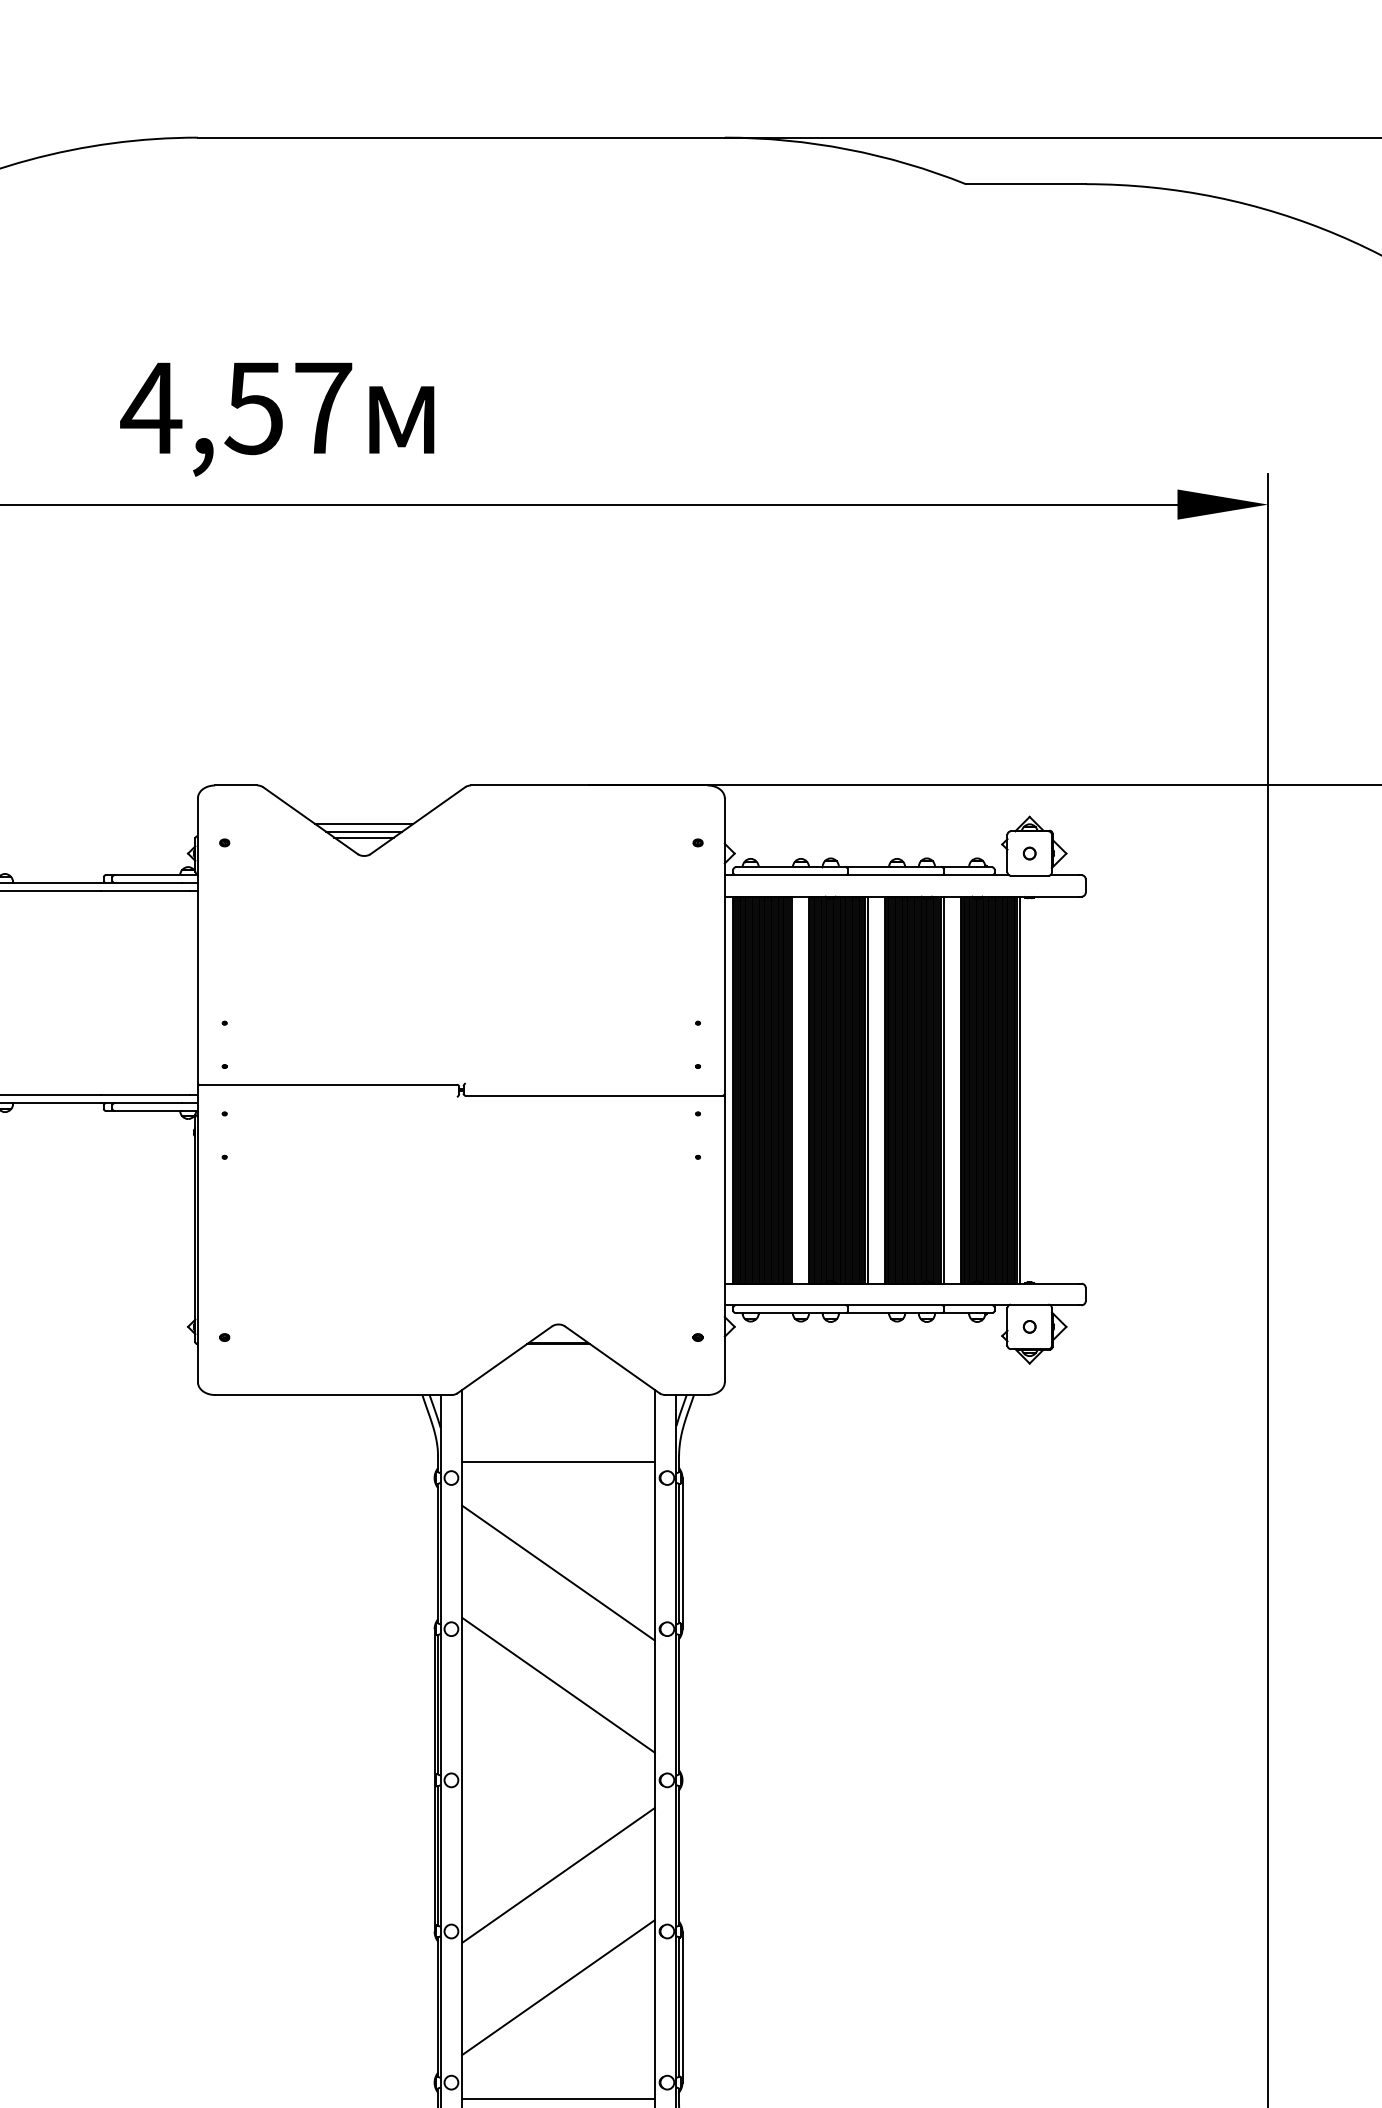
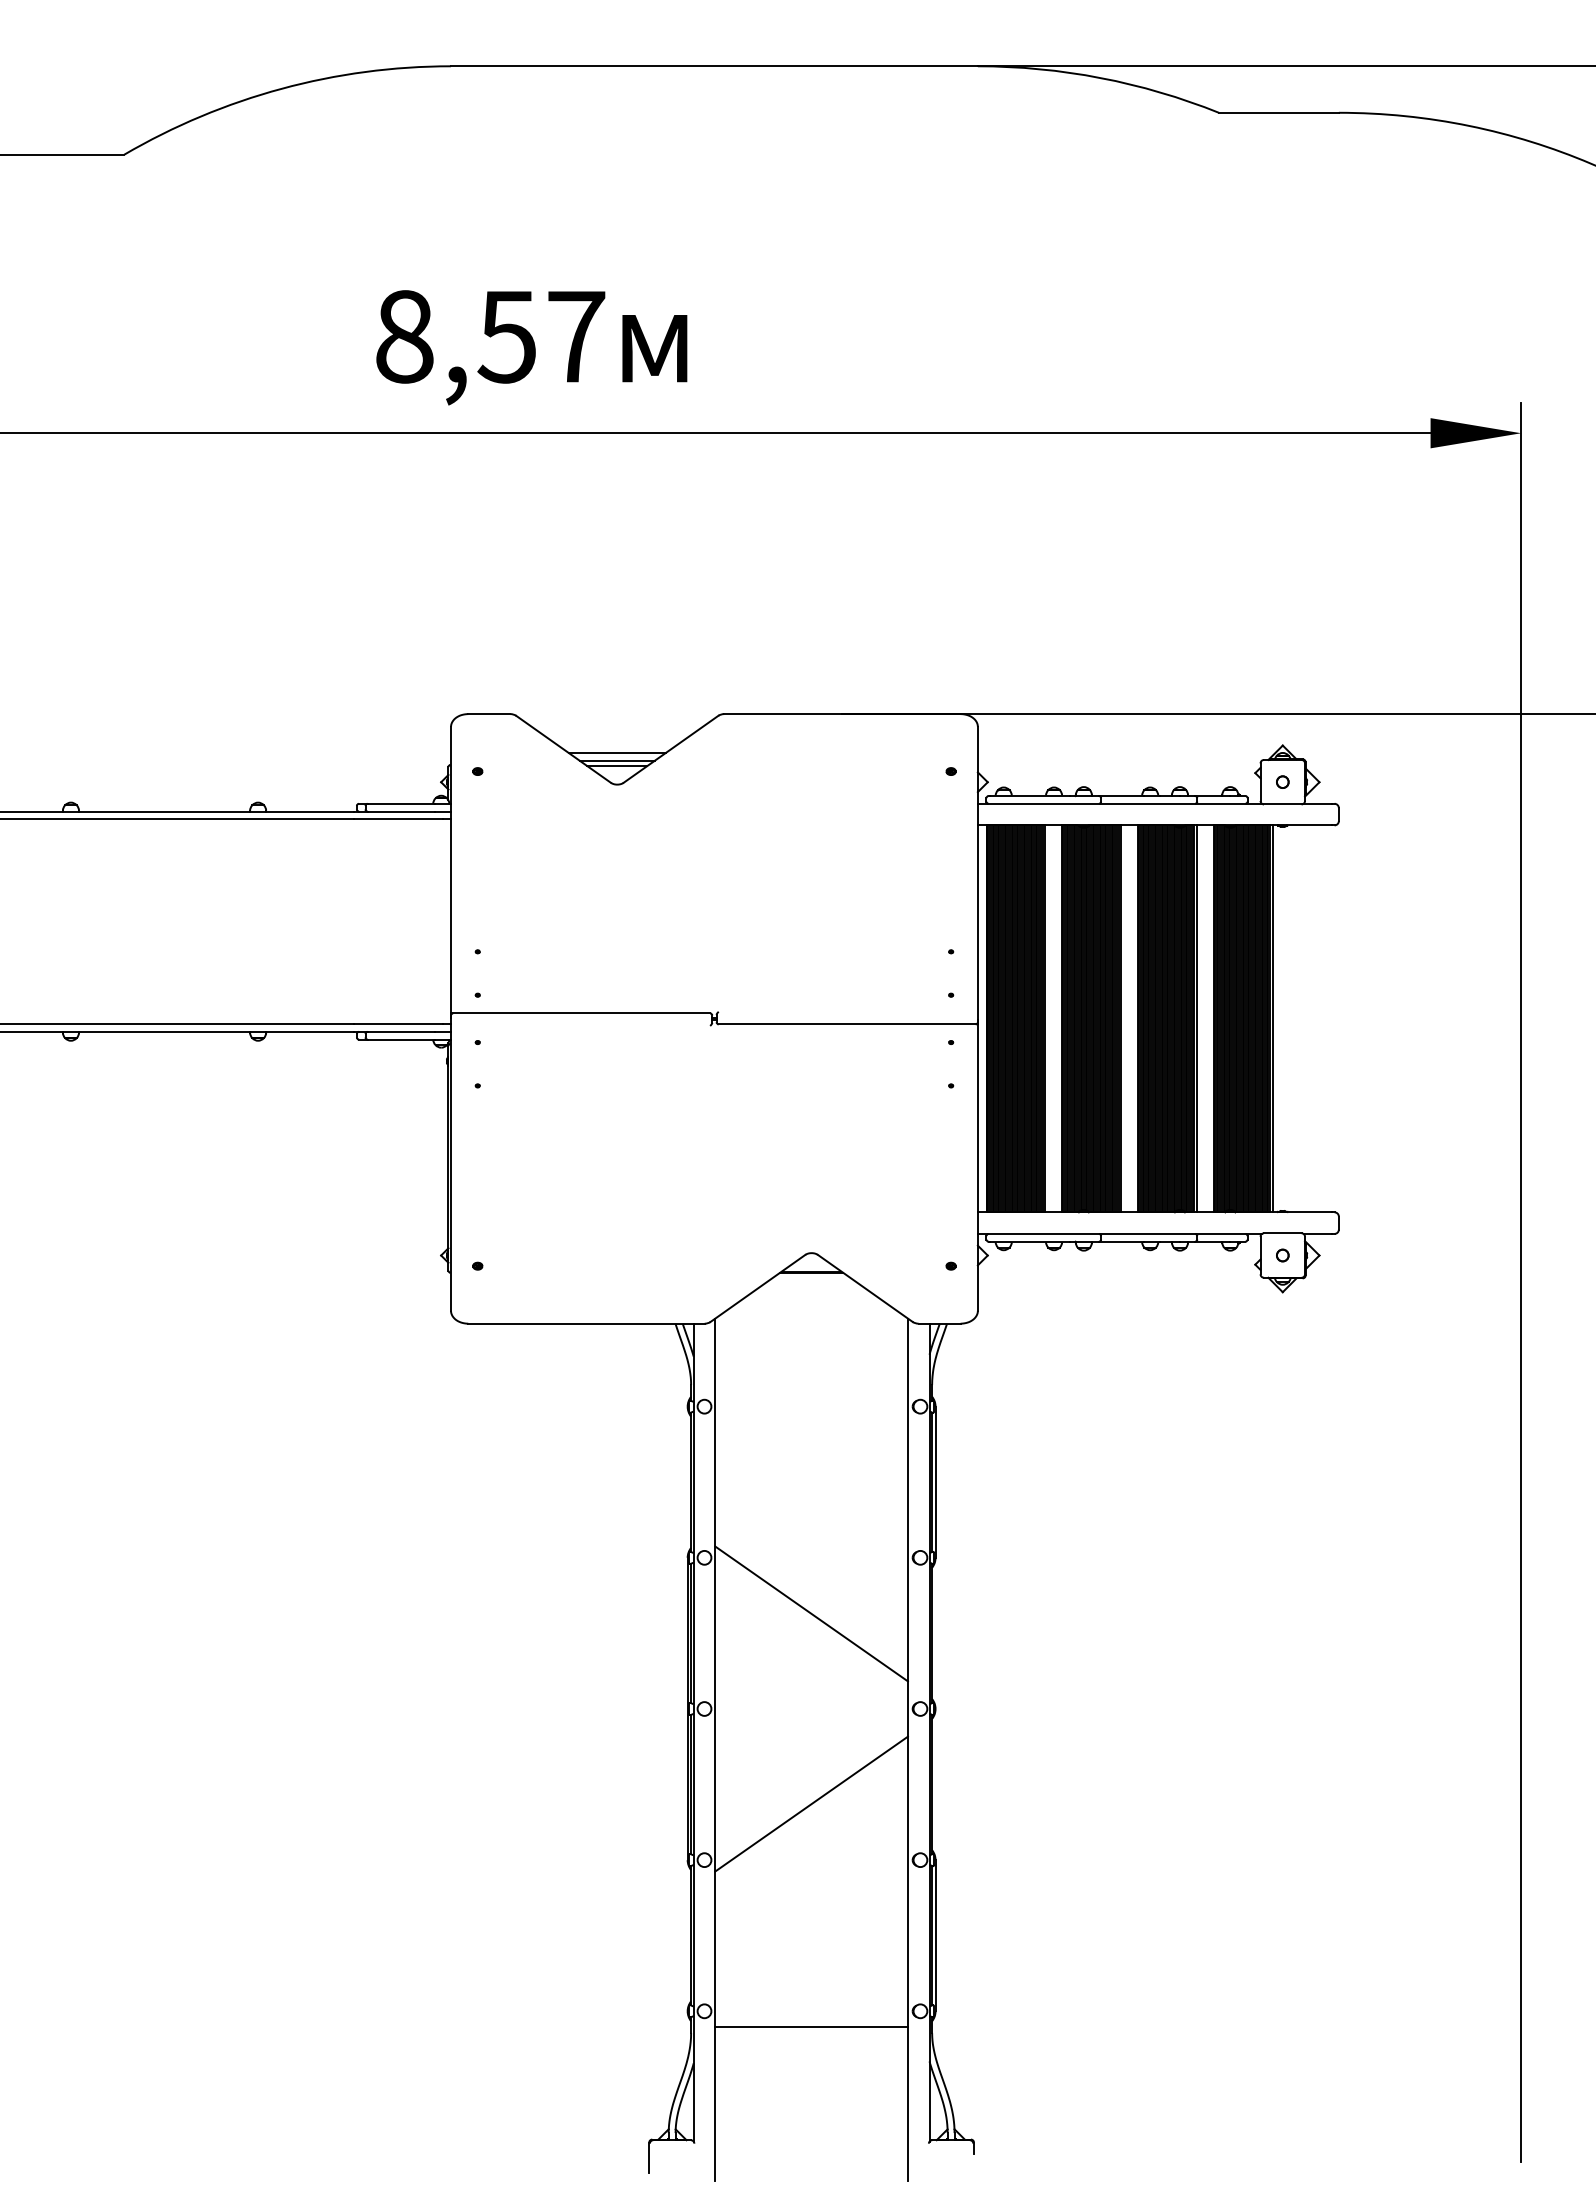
text: (151, 407) -> (404, 336), 4,57 -> 8,57
line: (558, 1461) -> (811, 1390), removed
line: (558, 1572) -> (811, 1501), removed
line: (558, 1986) -> (811, 1915), removed

